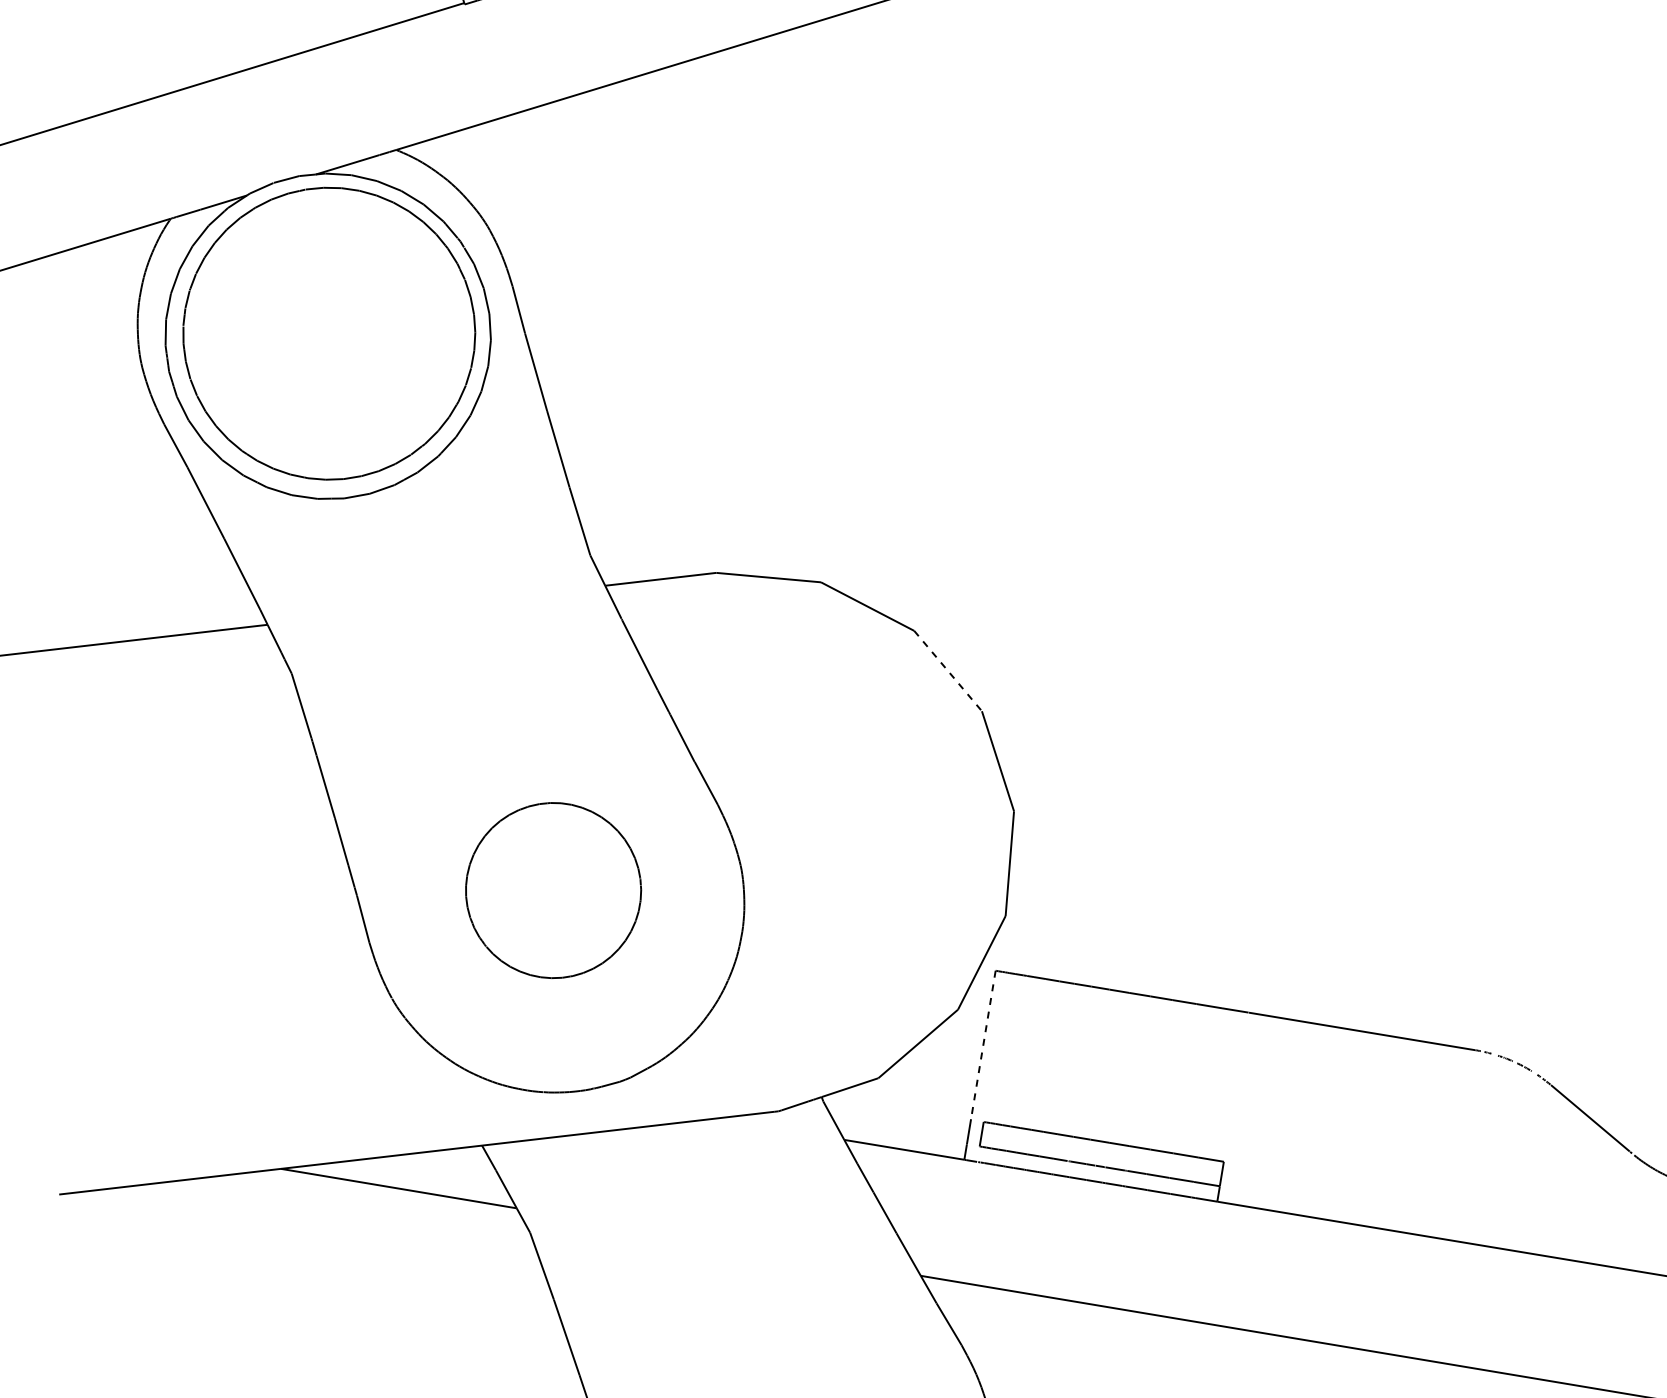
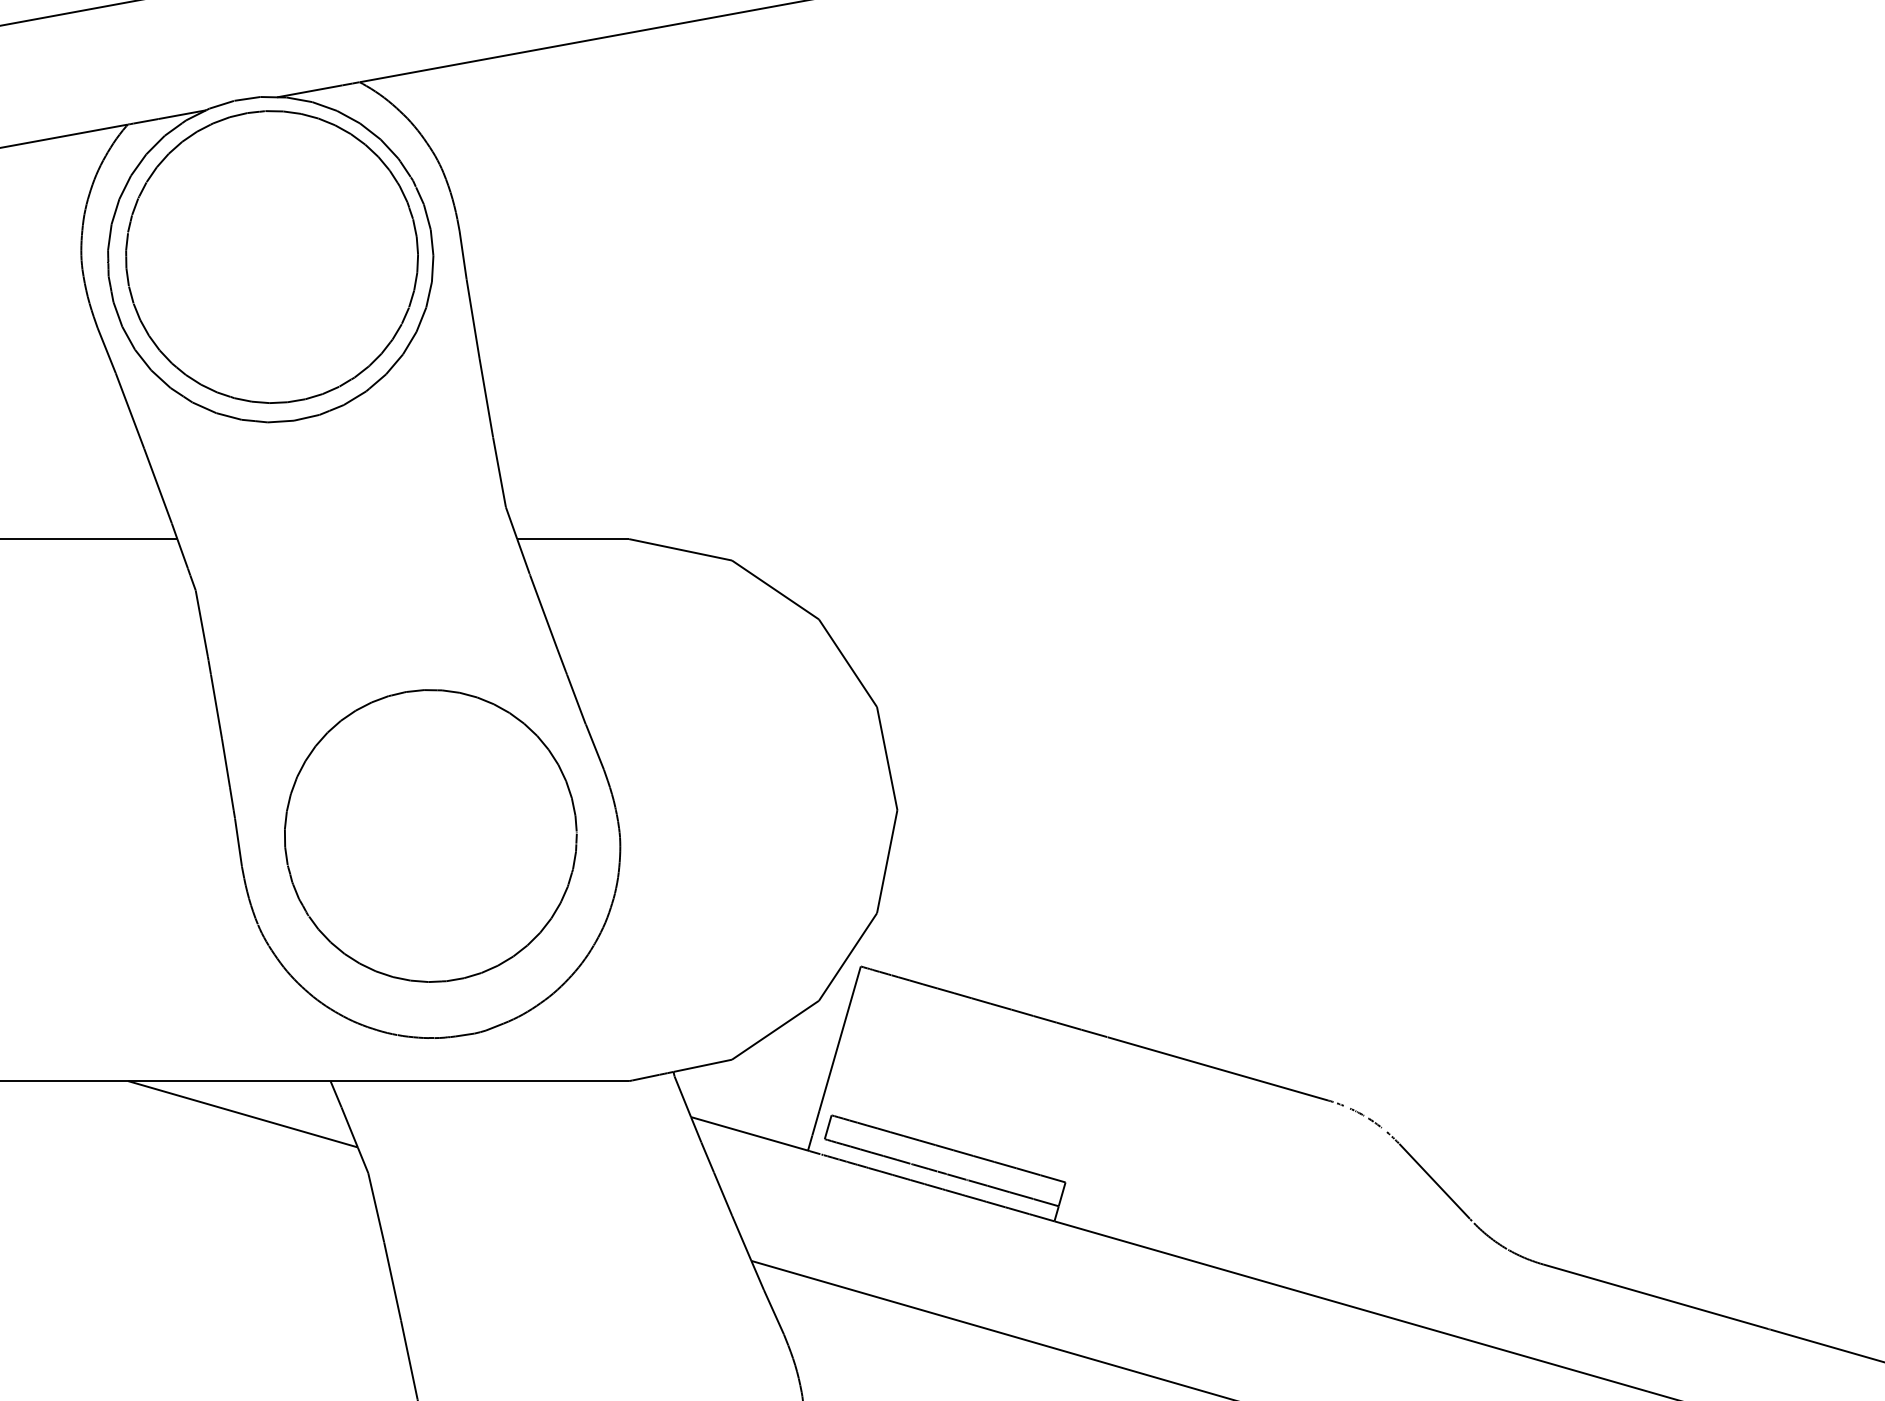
line: (948, 671) -> (848, 663), dashed -> solid
part: (553, 890) -> (430, 835), size x1.67
line: (982, 1045) -> (839, 1039), dashed -> solid

